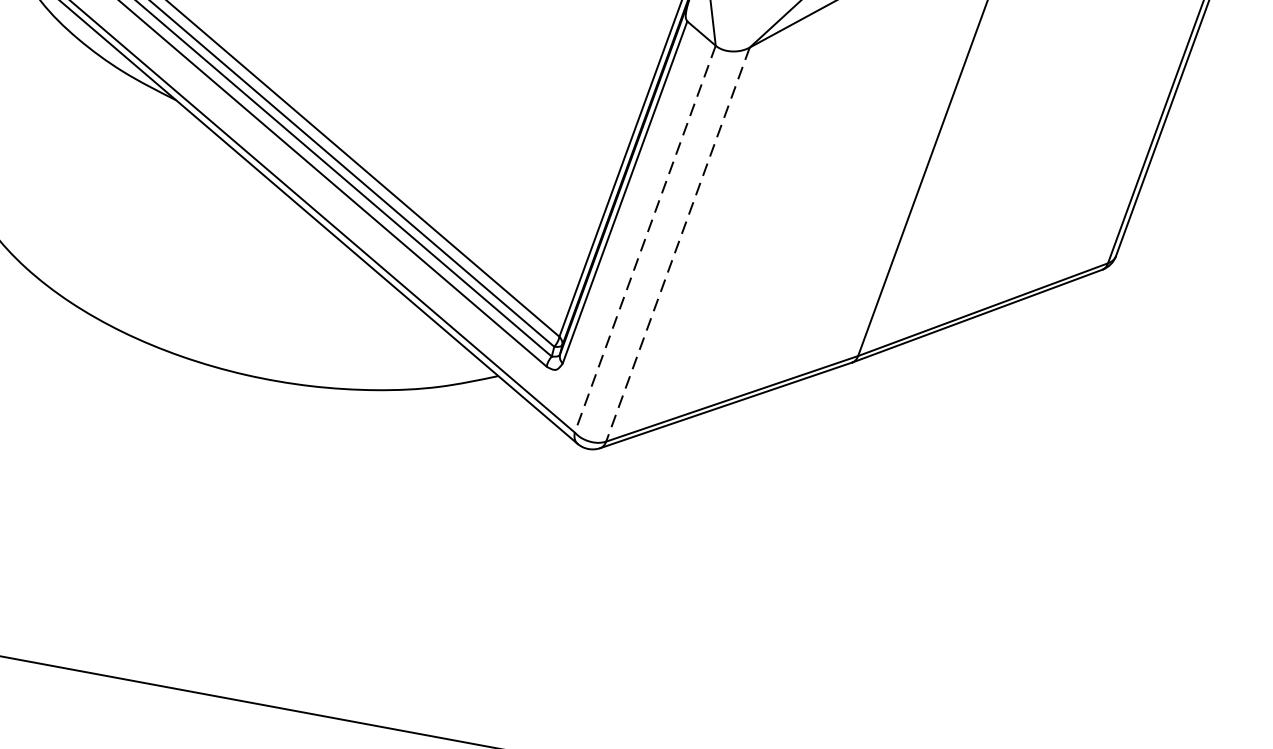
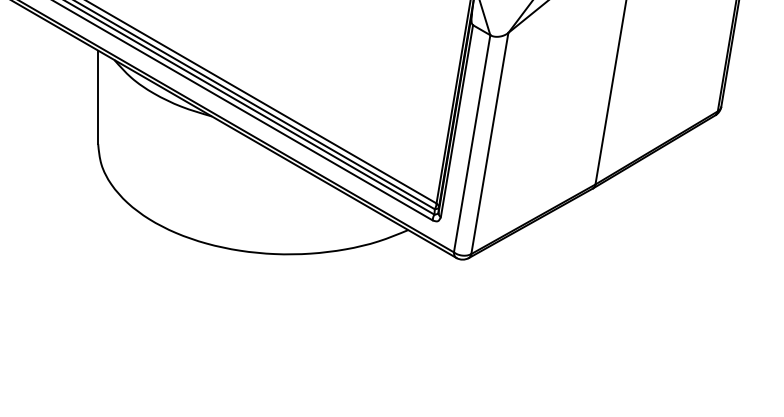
line: (645, 240) -> (472, 144), dashed -> solid
line: (677, 244) -> (489, 143), dashed -> solid

